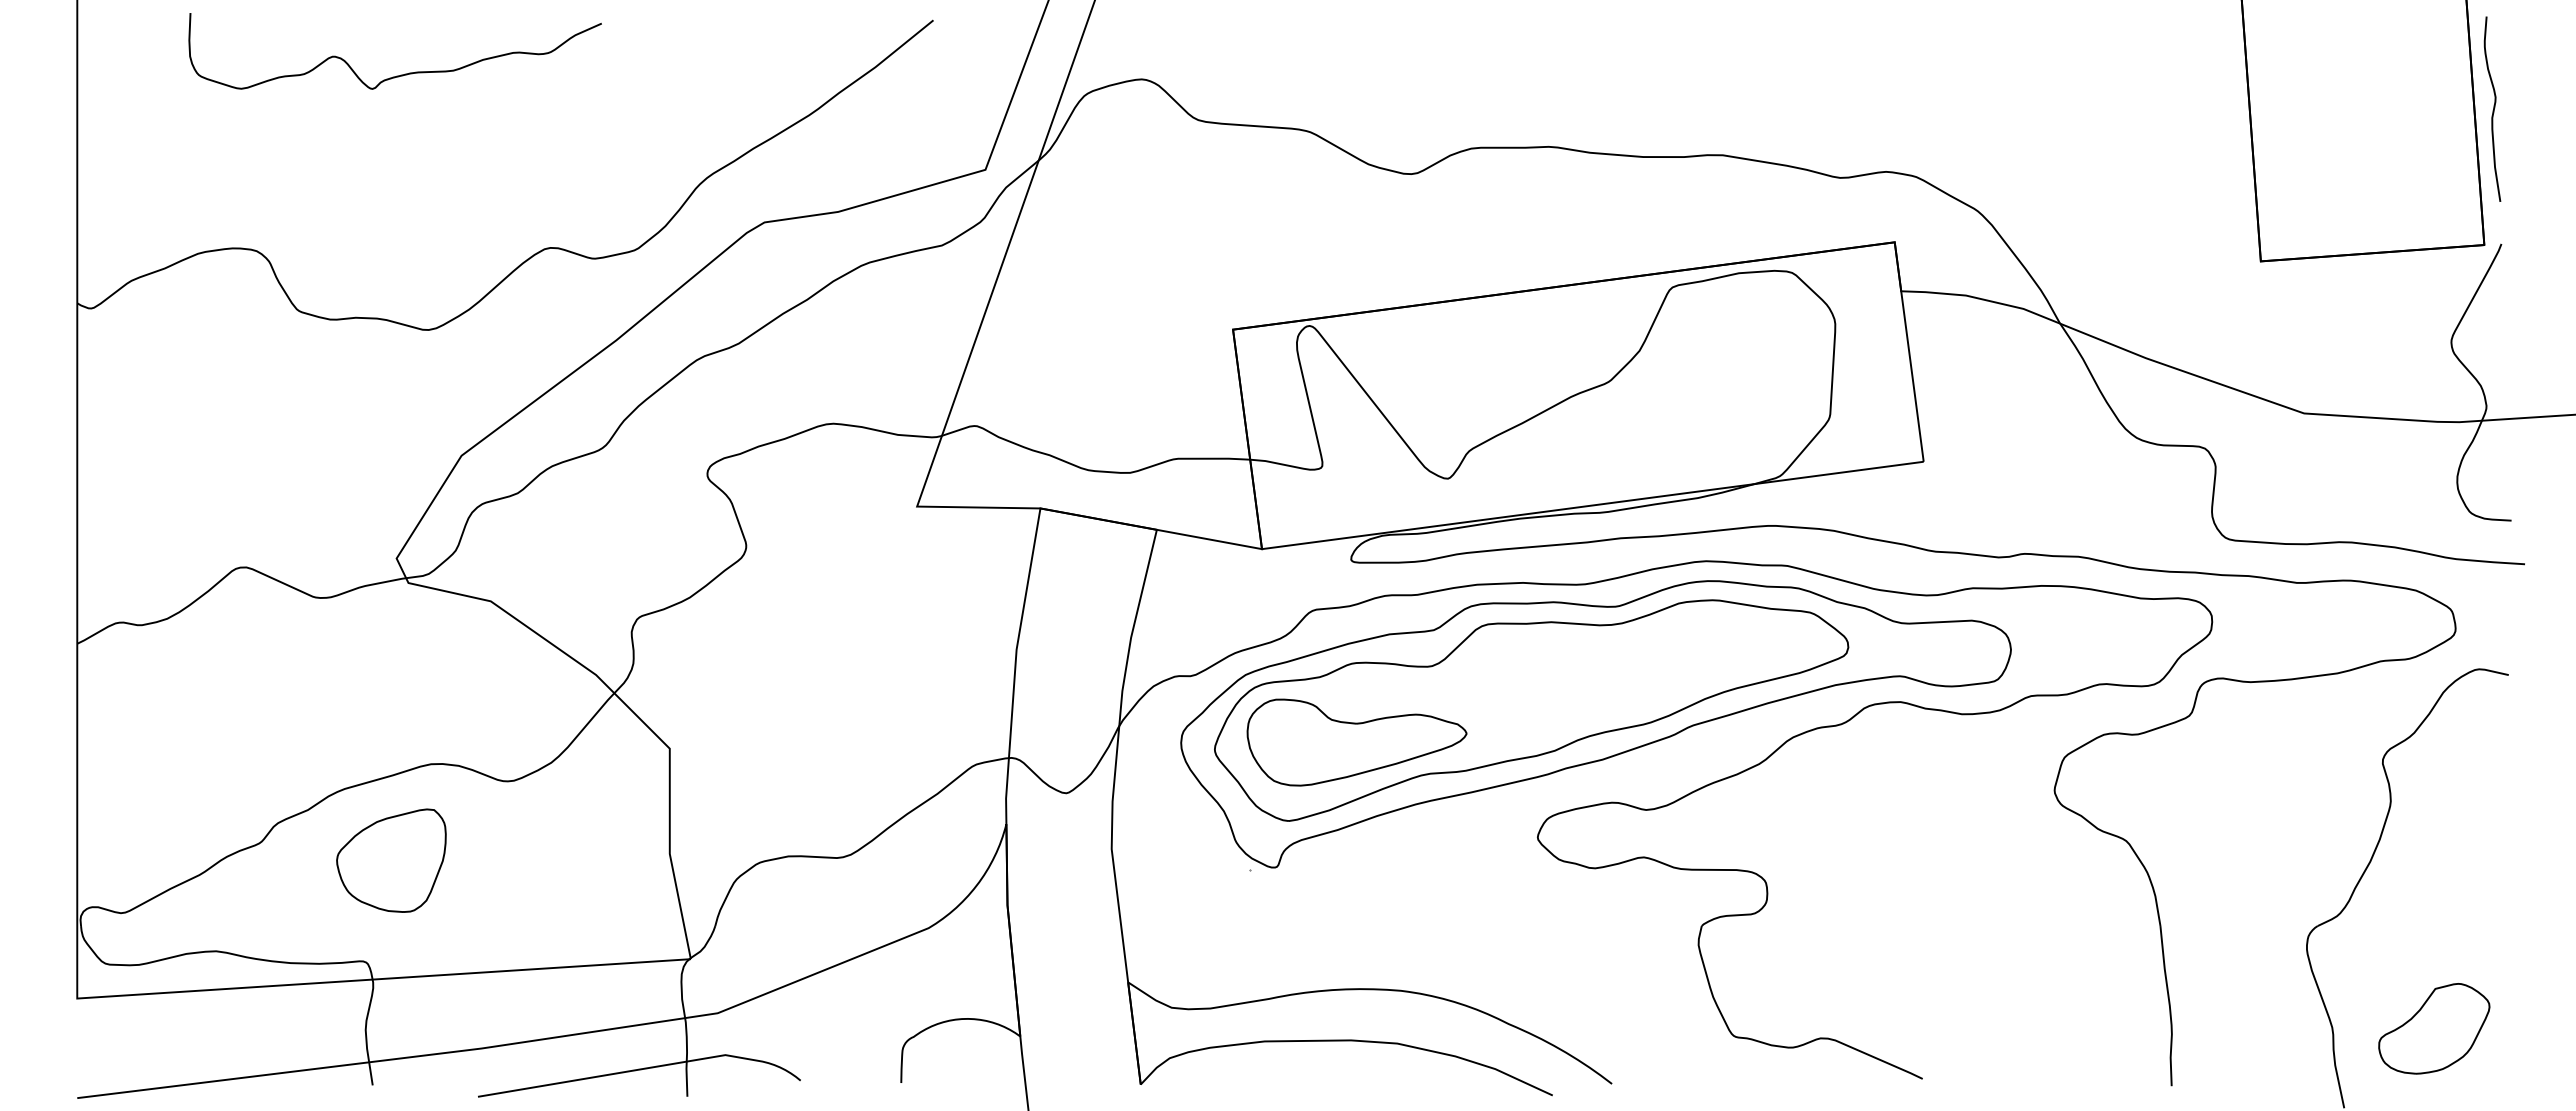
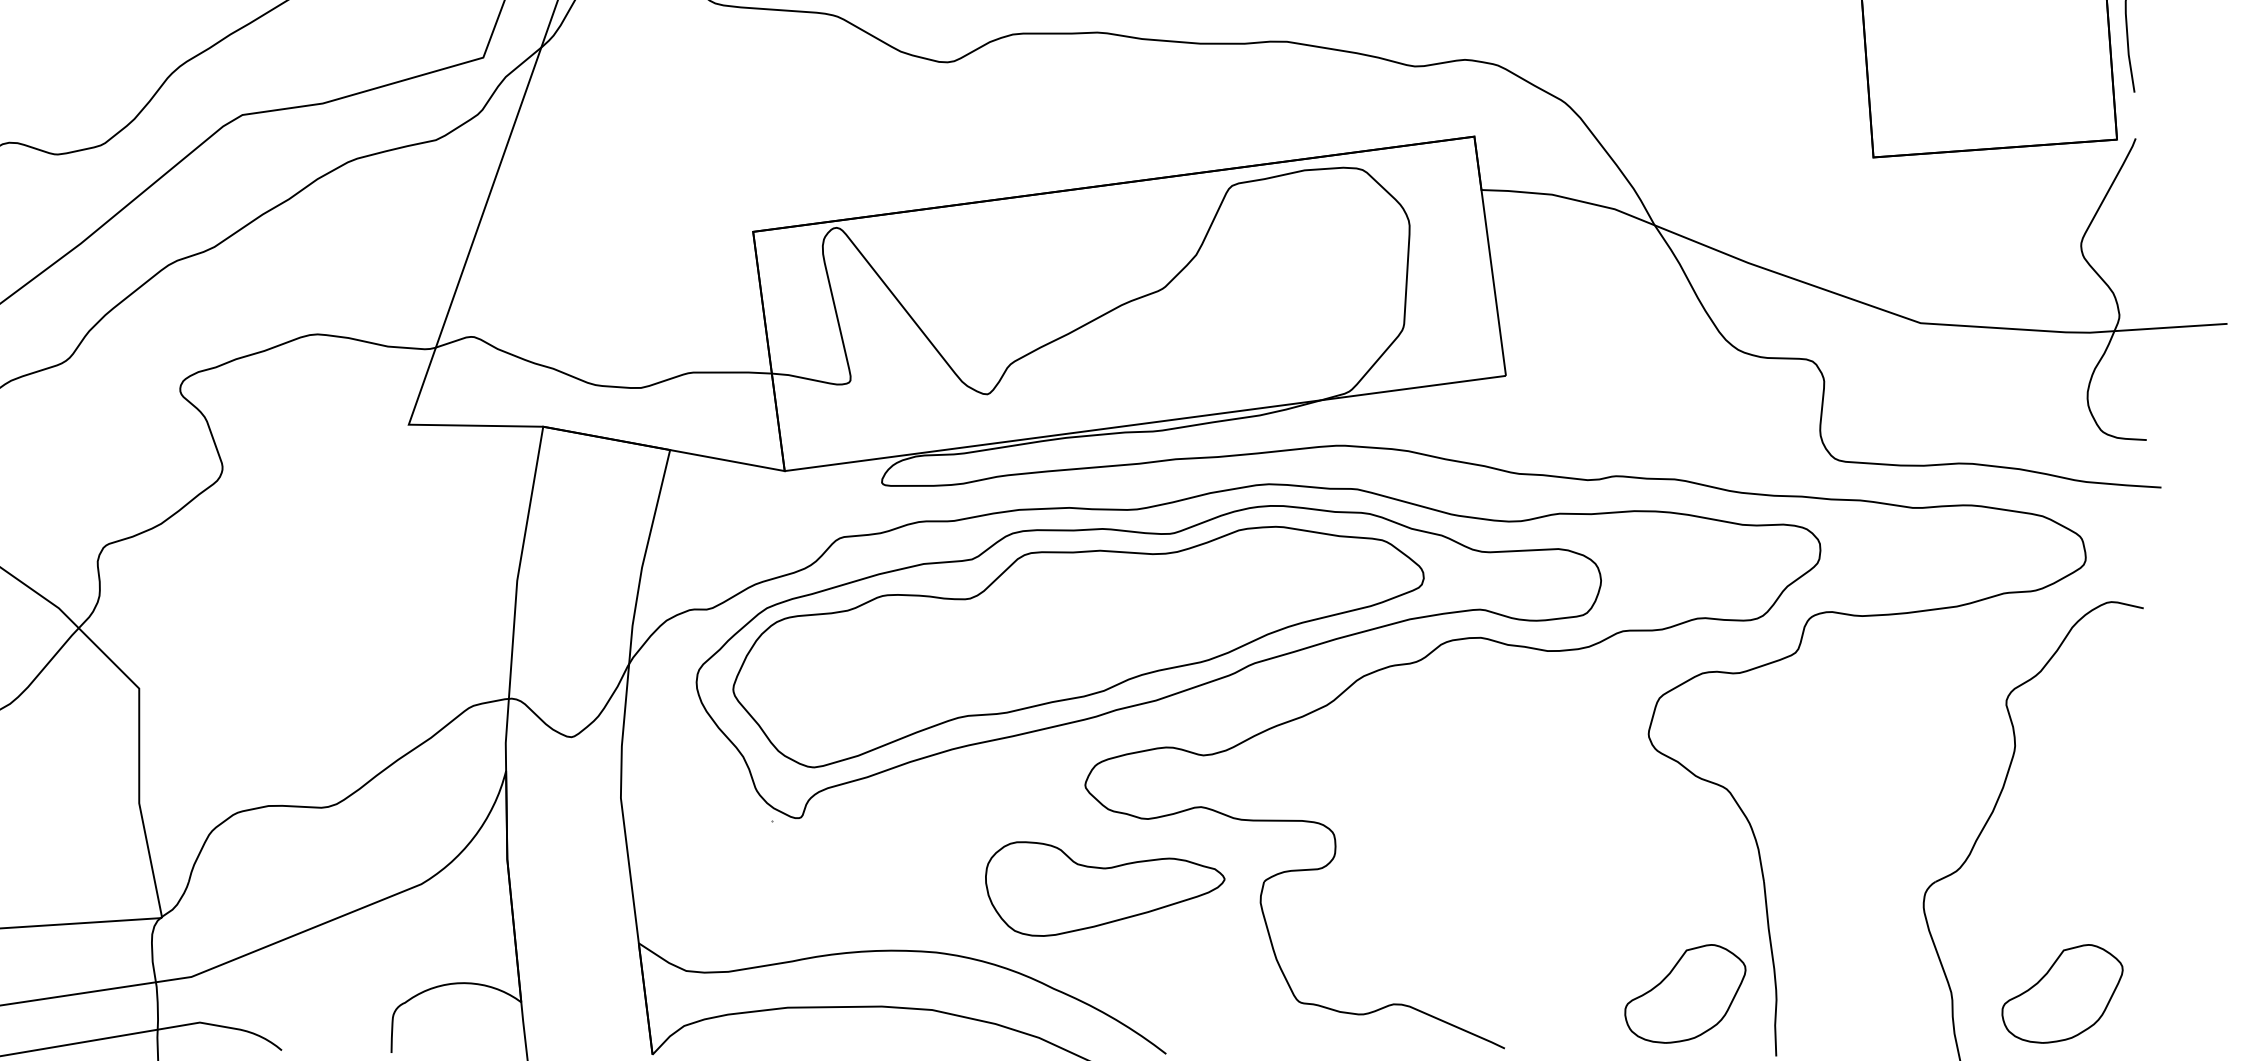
part: (1356, 742) -> (1104, 888), moved
part: (2088, 1028) -> (1685, 993), added

